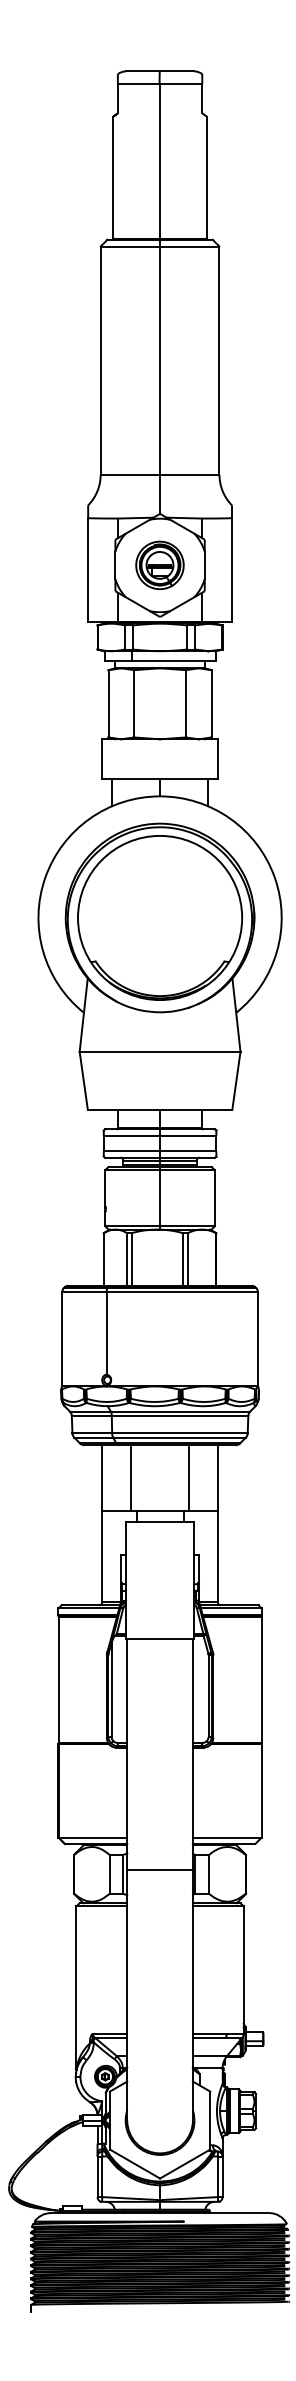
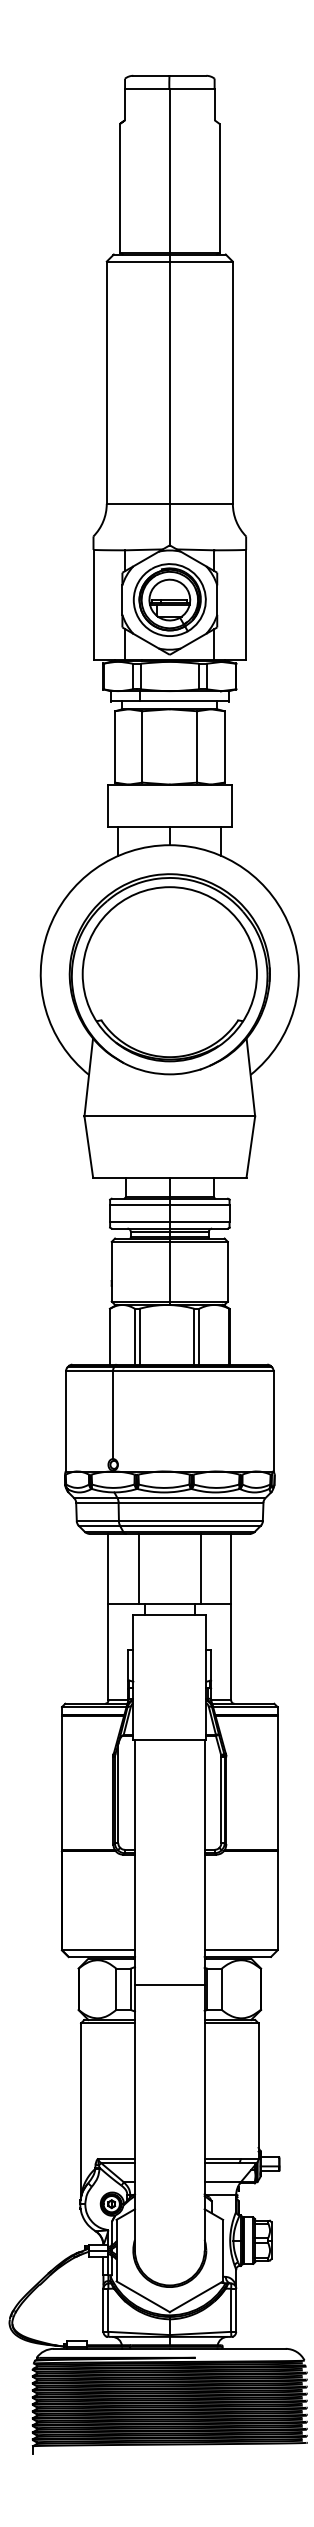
part: (159, 564) -> (169, 599), size x1.43

